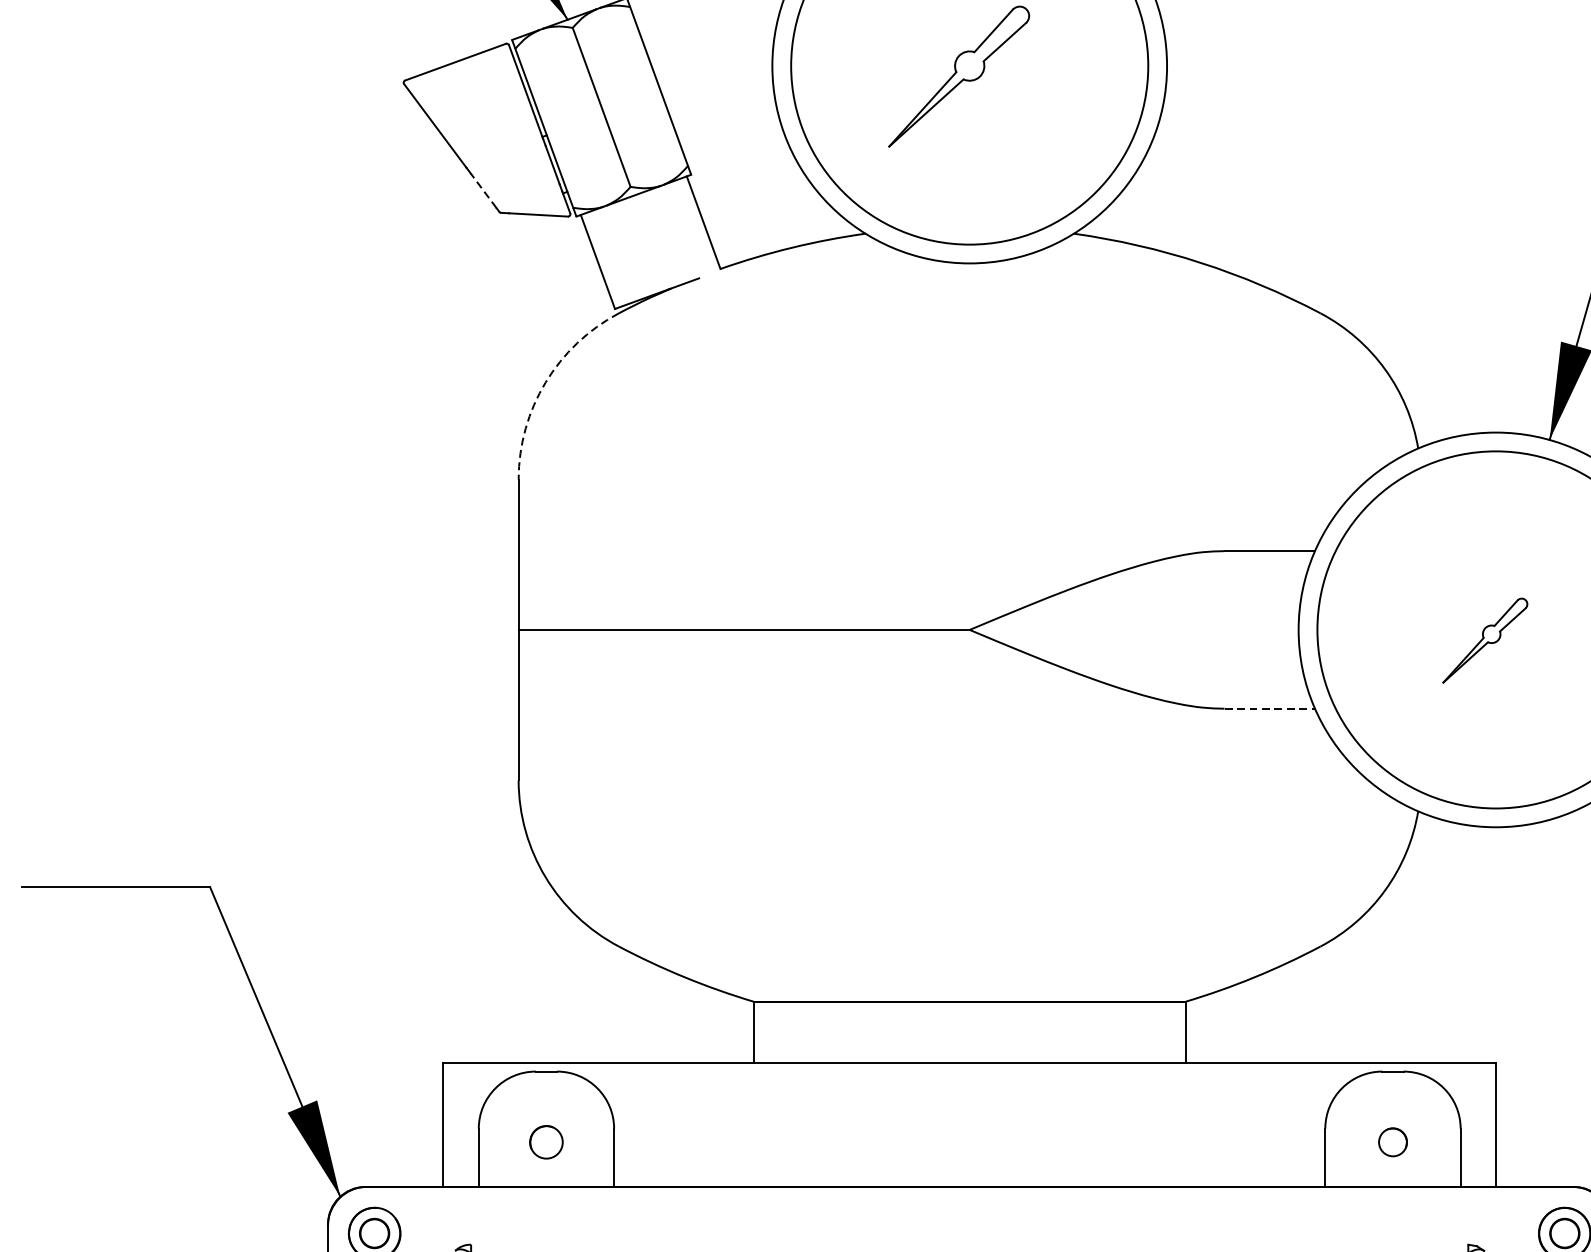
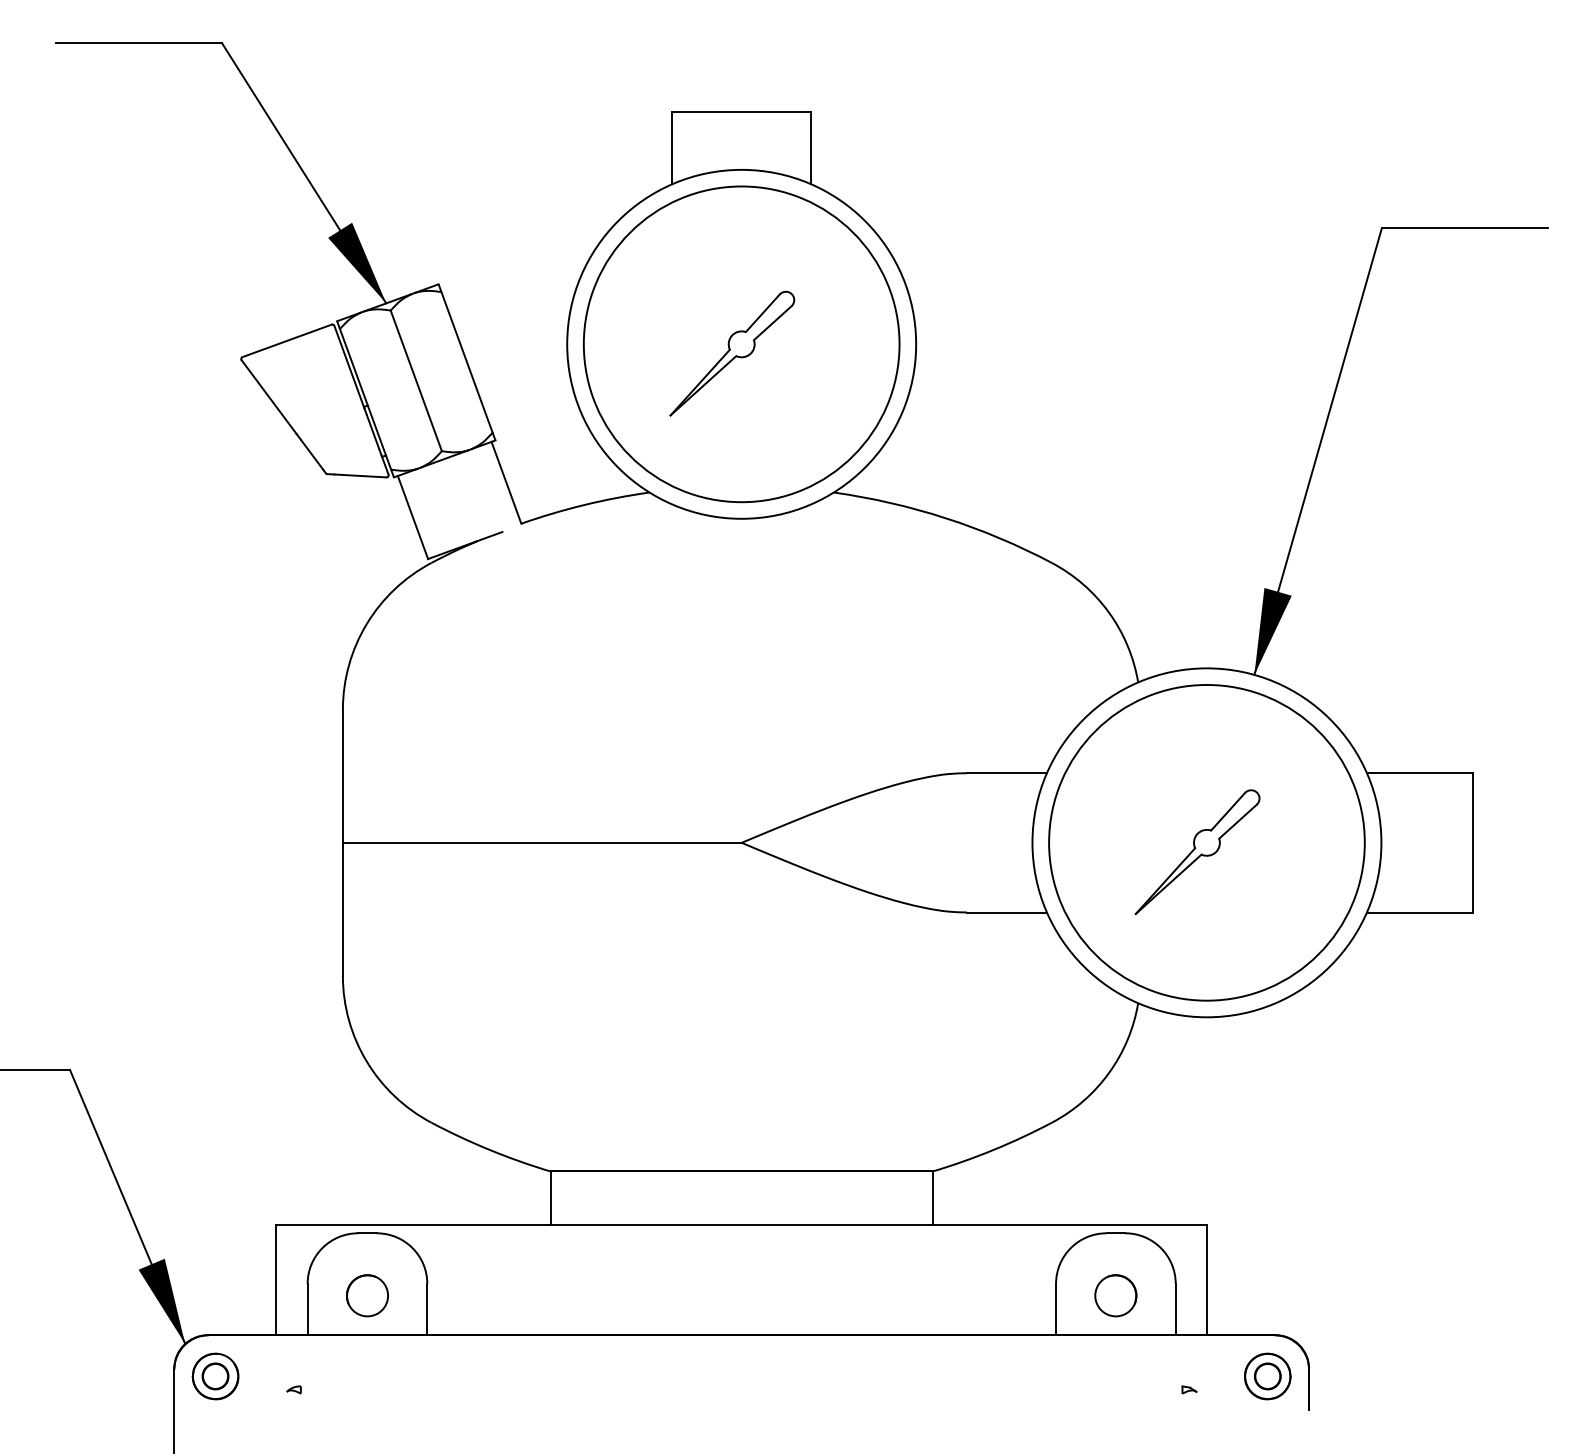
line: (484, 190) -> (312, 454), dashed -> solid
arc: (545, 382) -> (366, 624), dashed -> solid
part: (1485, 640) -> (1197, 852), size x1.67
line: (1270, 708) -> (1007, 912), dashed -> solid
circle: (546, 1141) -> (367, 1295), size x1.43
circle: (1392, 1141) -> (1115, 1295), size x1.67

